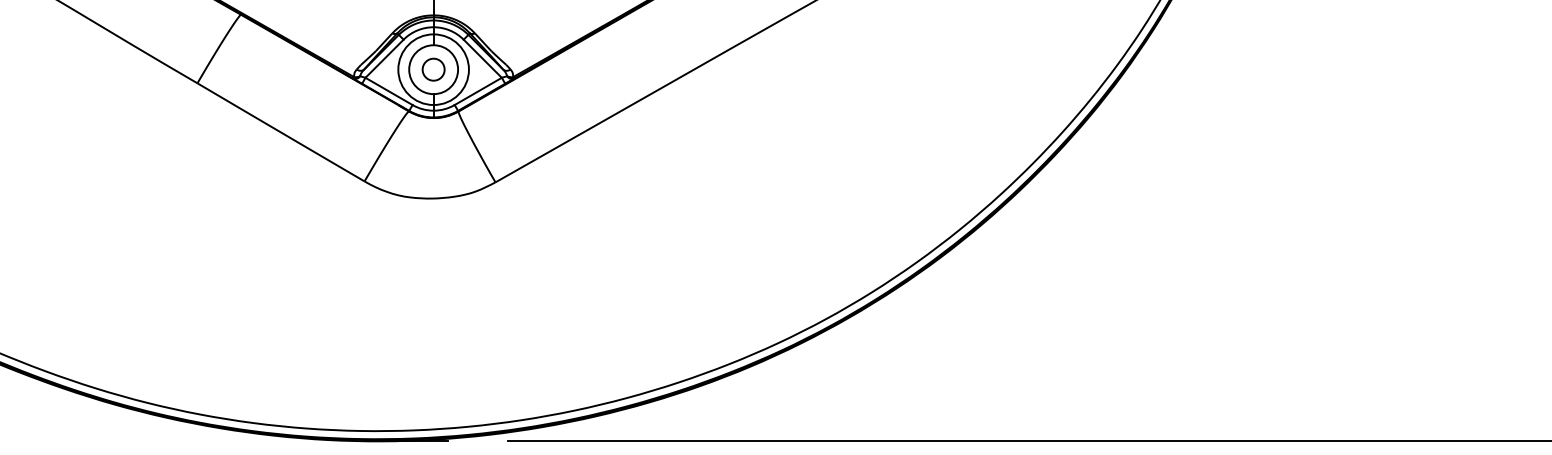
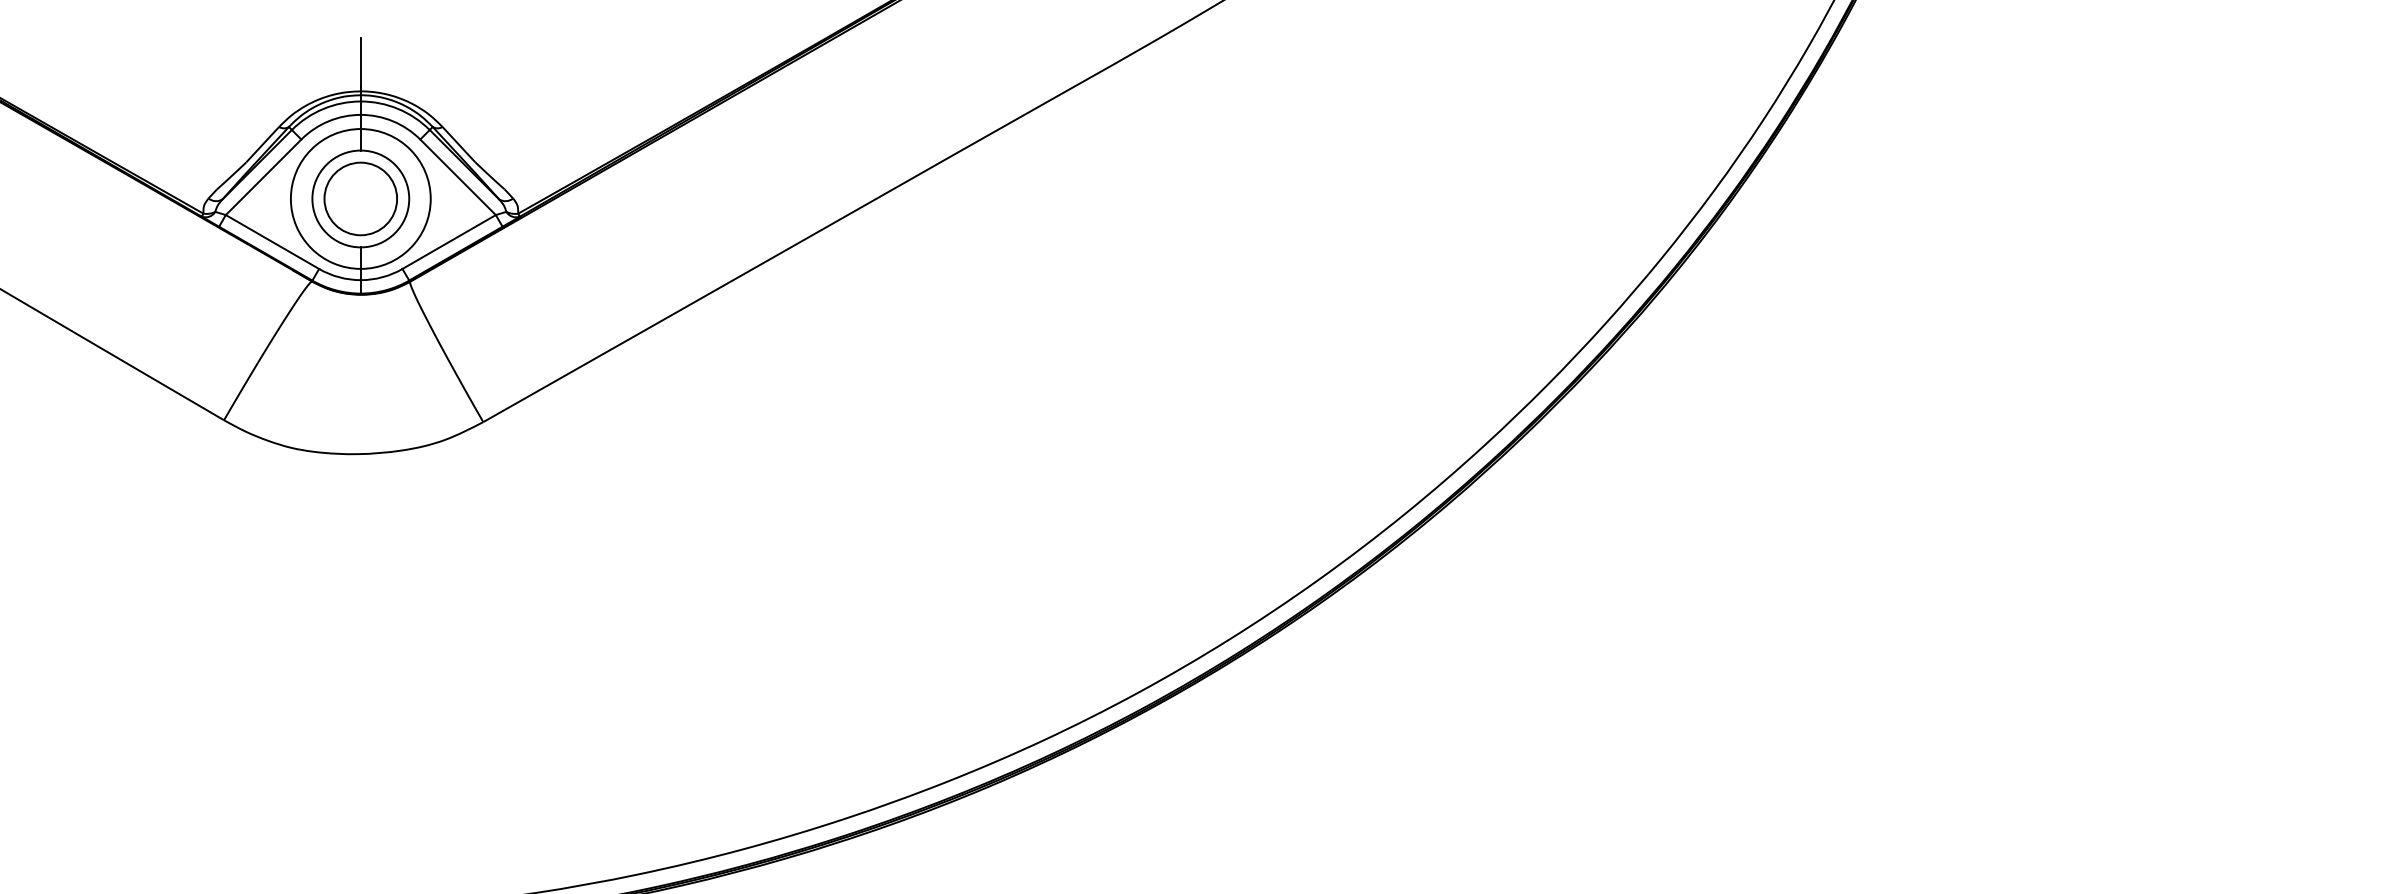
circle: (433, 69) -> (360, 198), size x1.67

